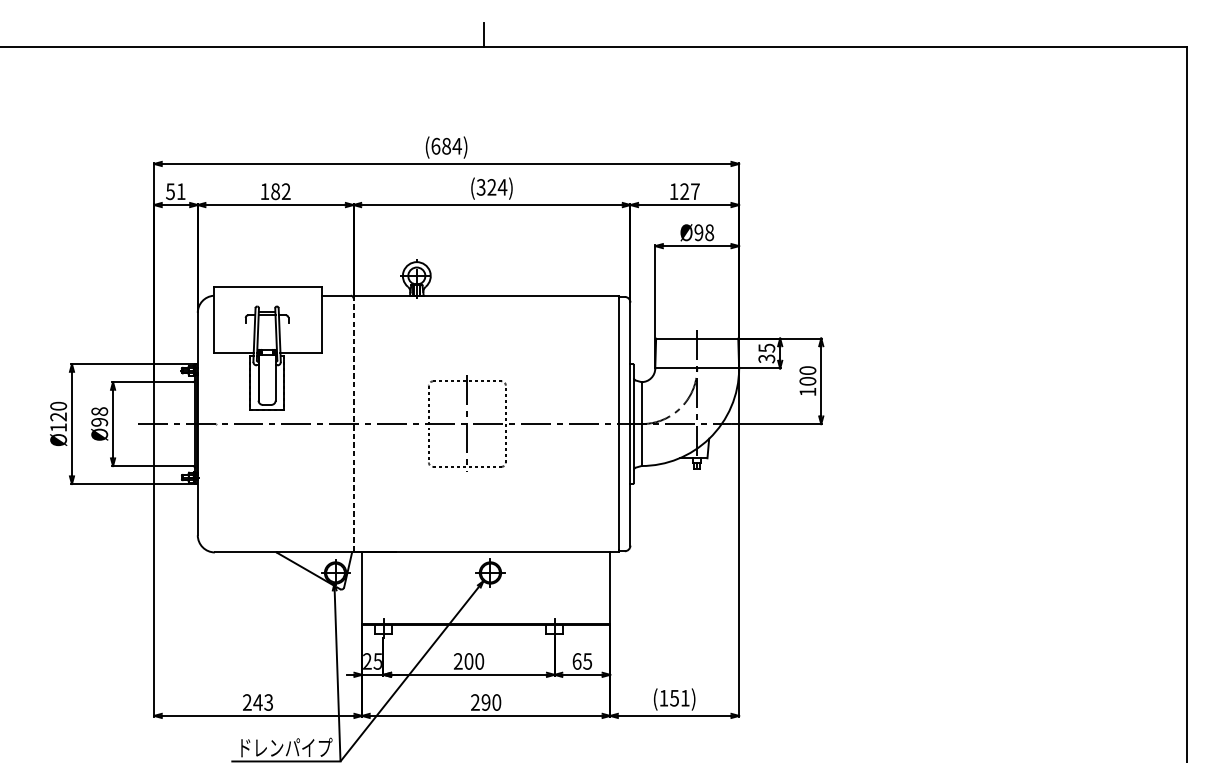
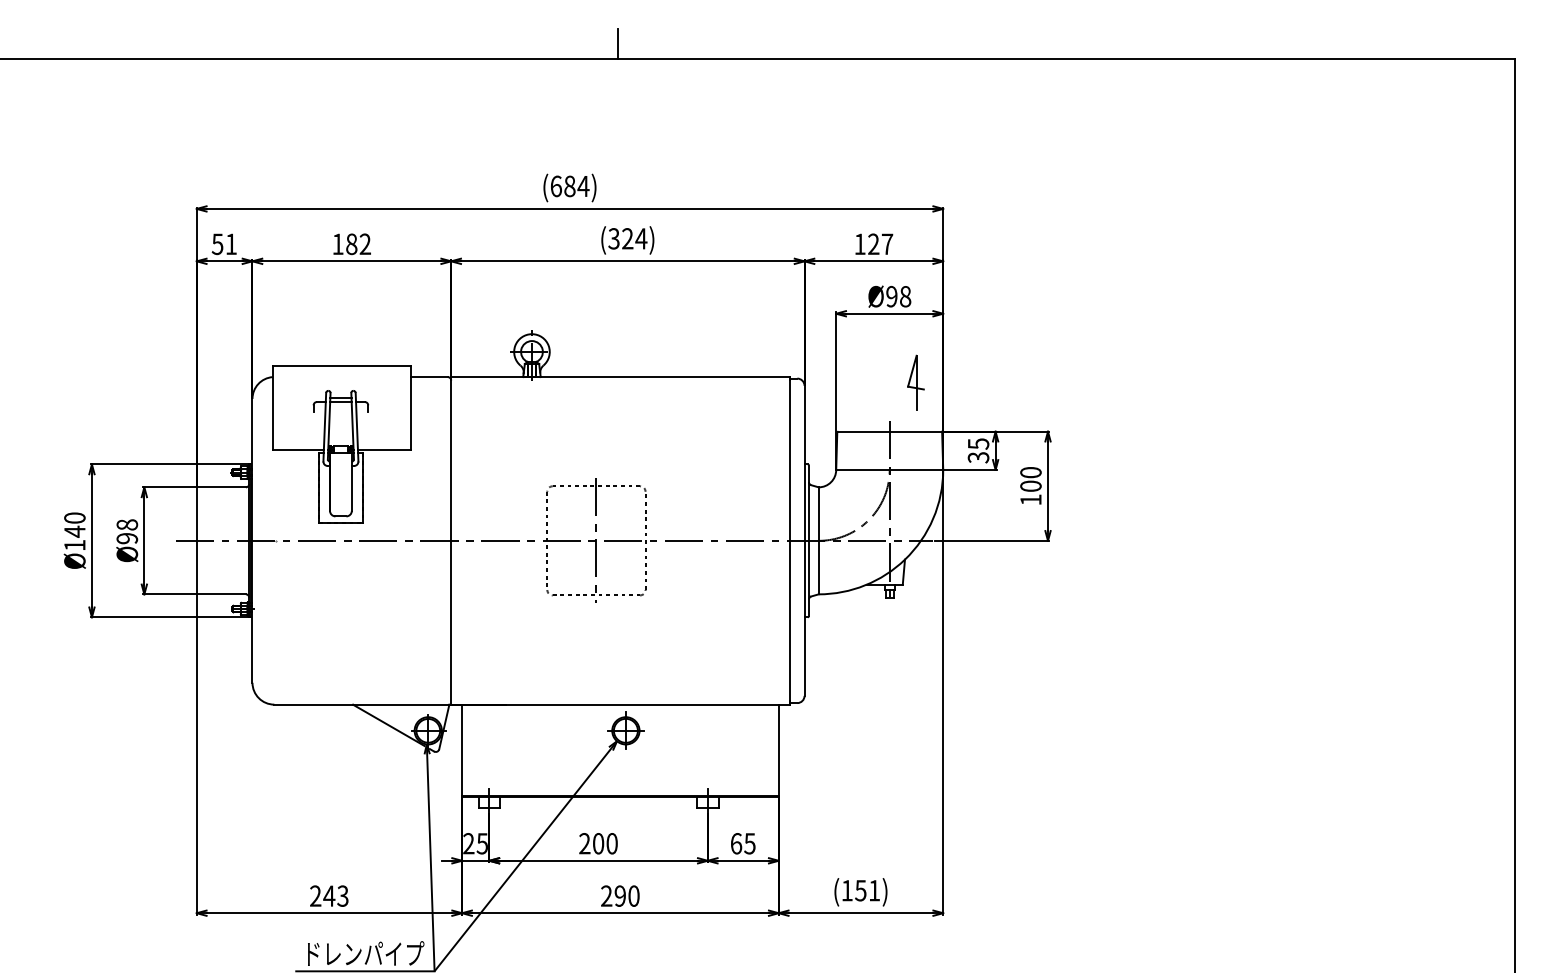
part: (717, 299) -> (915, 382), added
text: (58, 416) -> (74, 531), Ø120 -> Ø140
line: (353, 423) -> (451, 540), dashed -> solid

